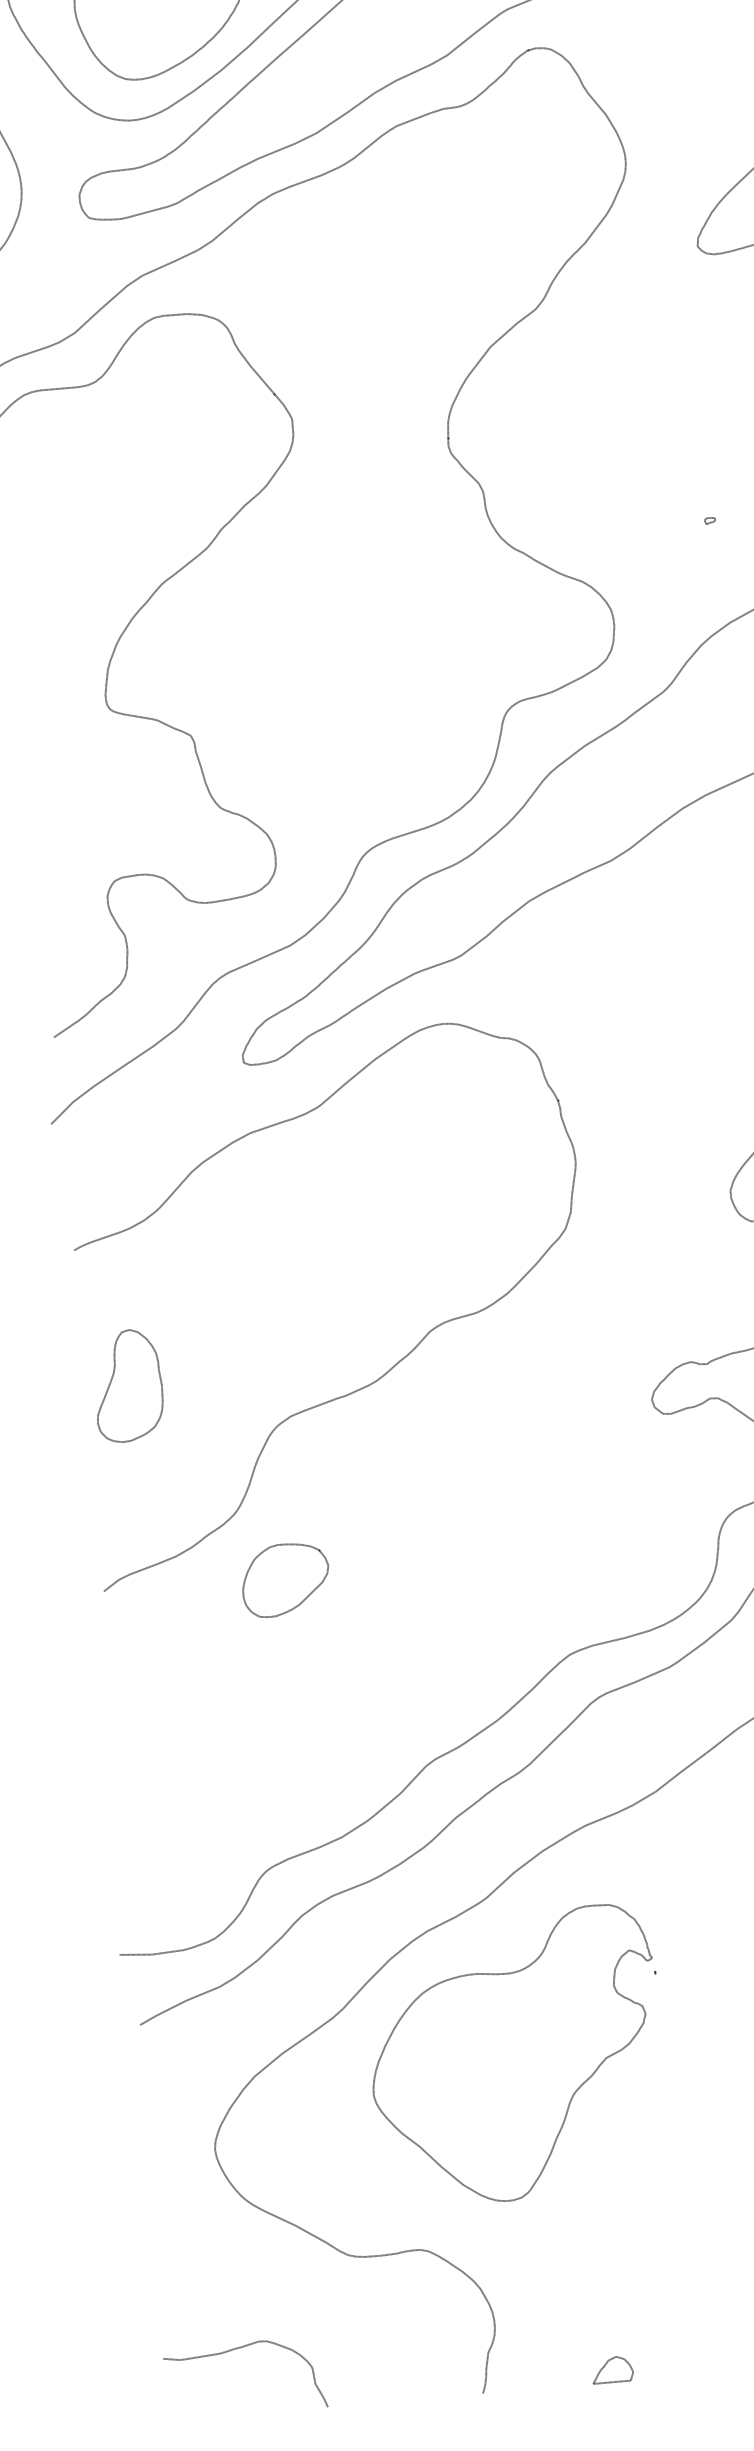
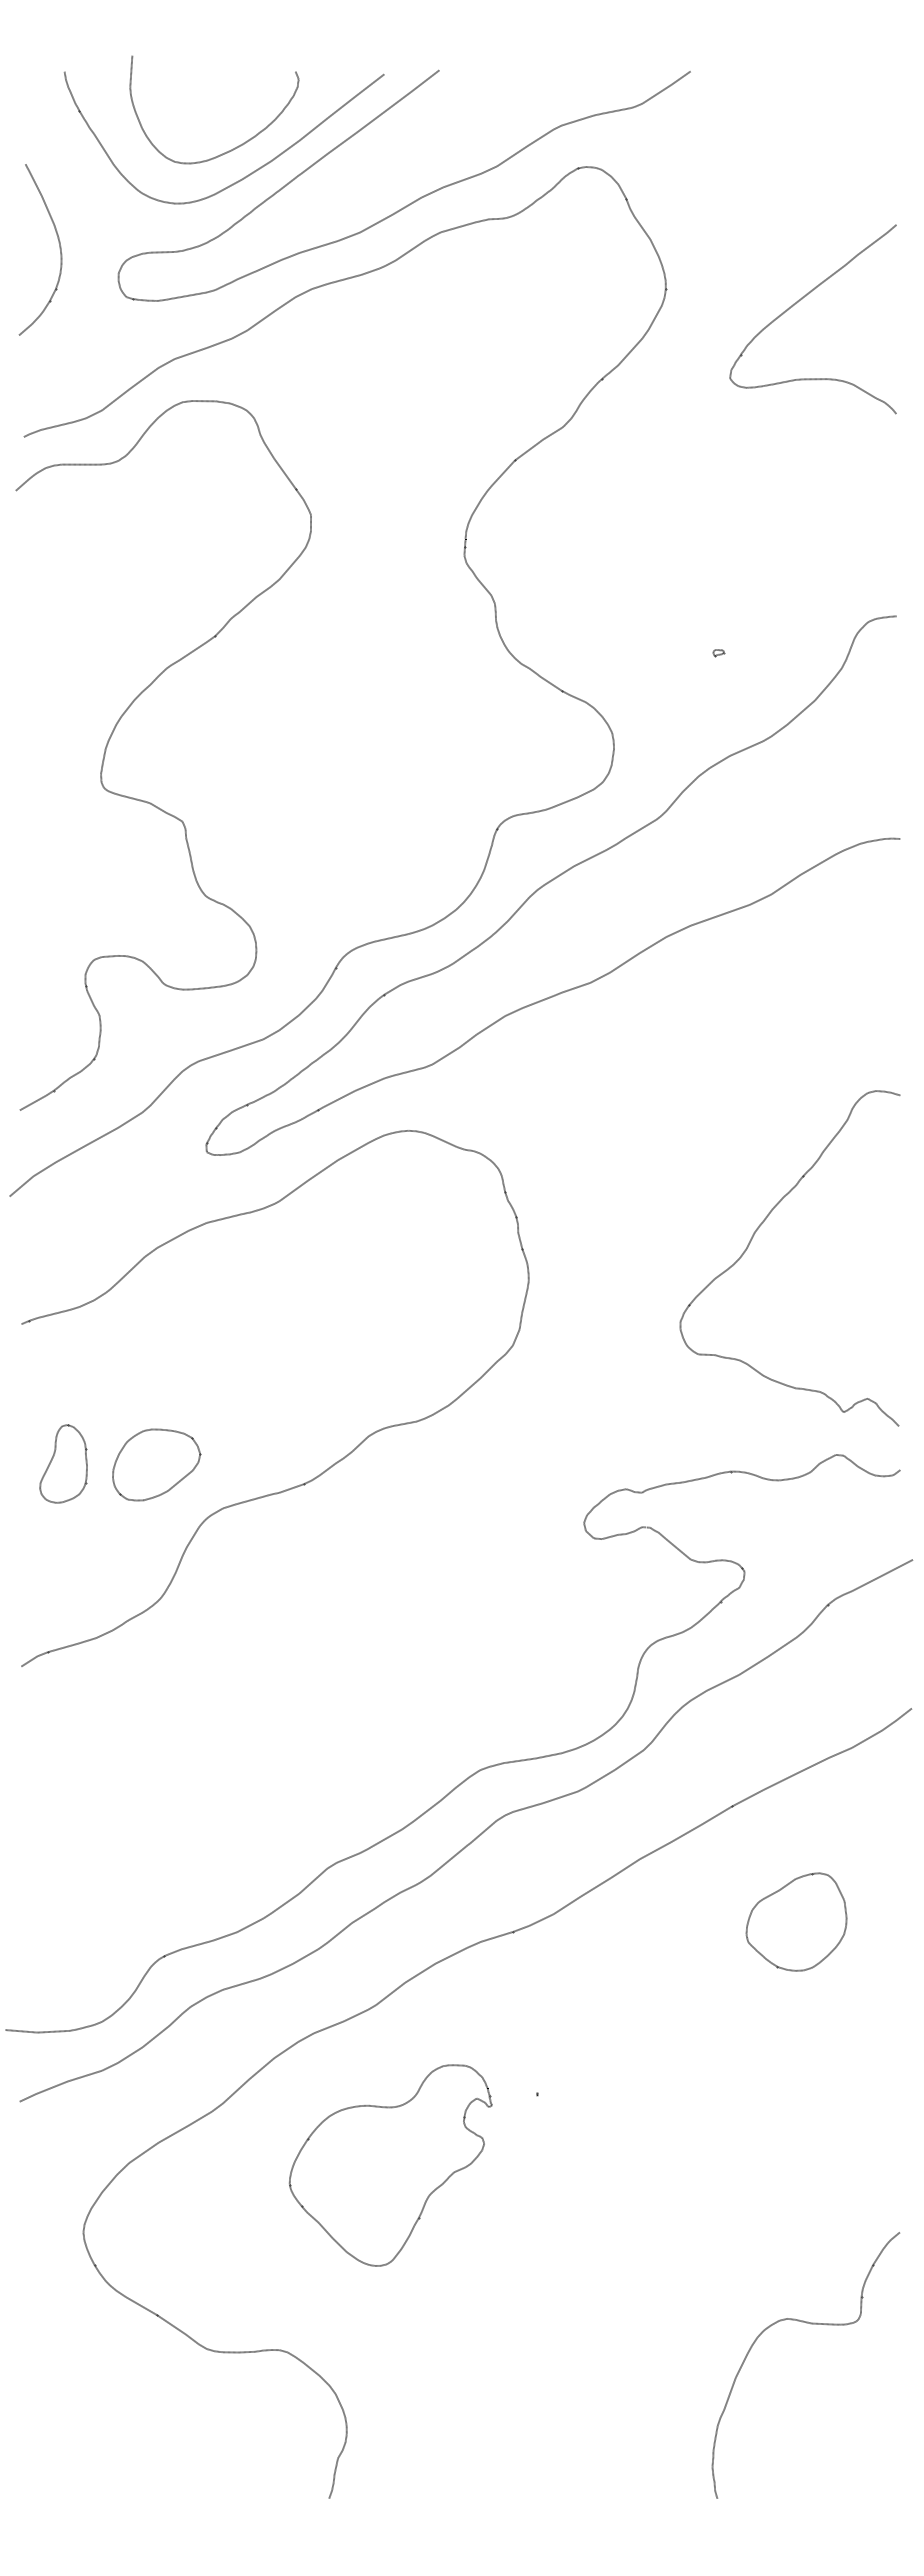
part: (128, 1385) -> (63, 1463), size x0.7
part: (285, 1579) -> (156, 1464), moved
part: (515, 2056) -> (390, 2165), size x0.7
curve: (236, 2349) -> (87, 2433), removed
part: (605, 2366) -> (453, 2482), removed

